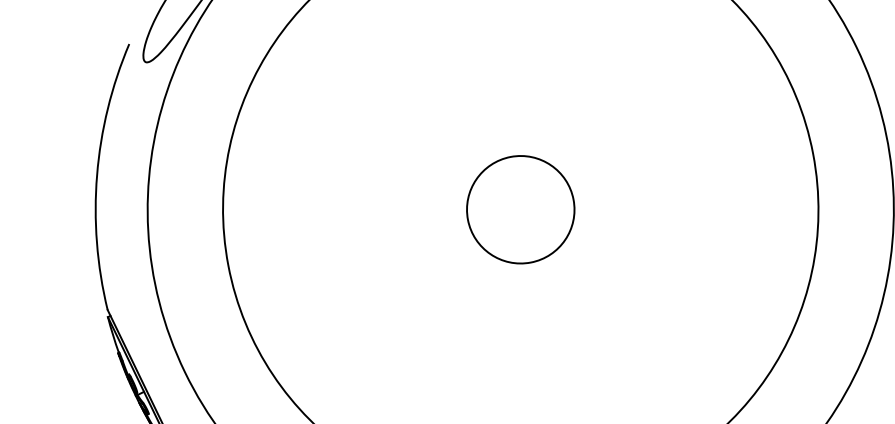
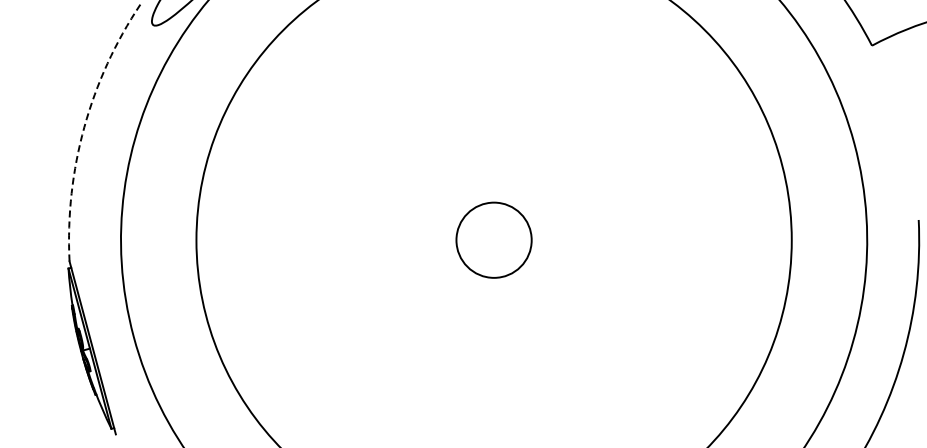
arc: (97, 175) -> (84, 127), solid -> dashed
circle: (519, 209) -> (493, 239), size x0.7

